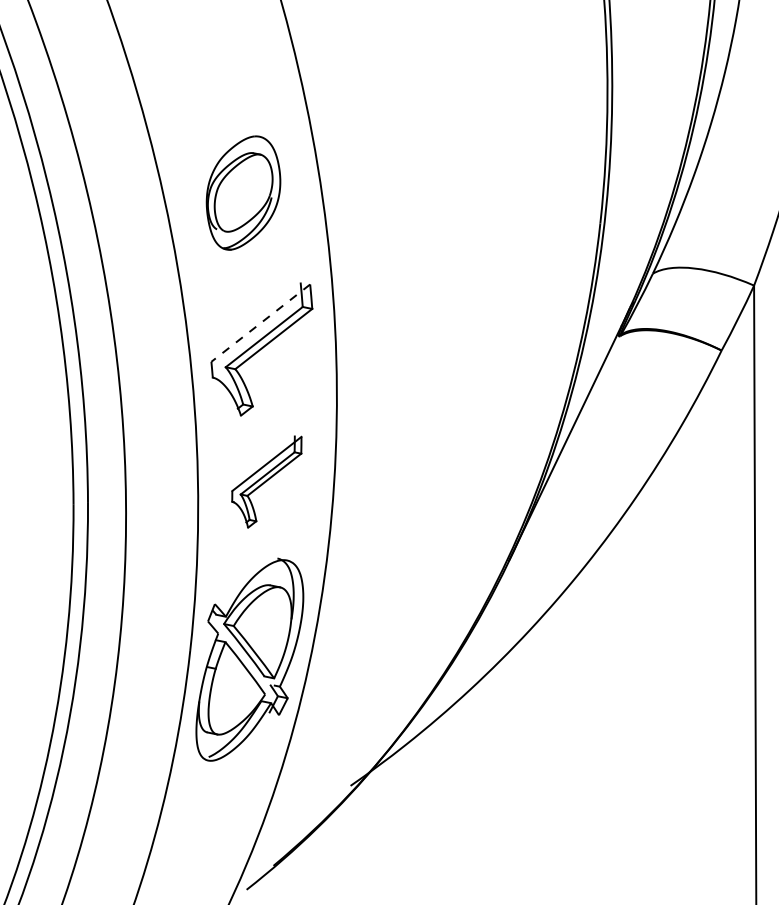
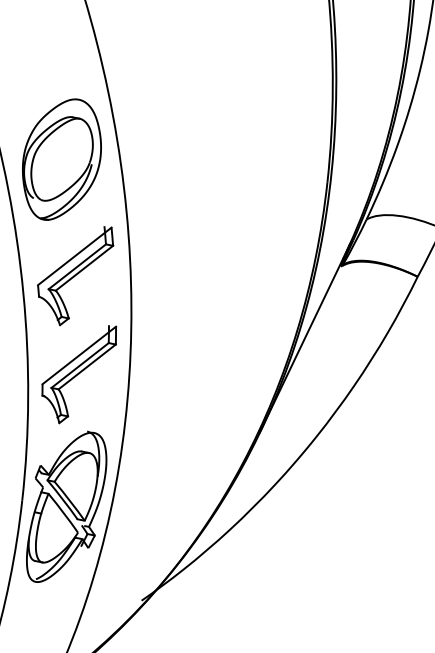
part: (243, 192) -> (61, 159), size x1.43
line: (260, 323) -> (74, 256), dashed -> solid
part: (266, 481) -> (79, 374), size x1.43

